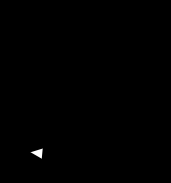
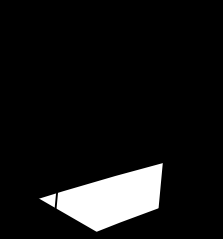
fill: (83, 150) -> (109, 196), removed

